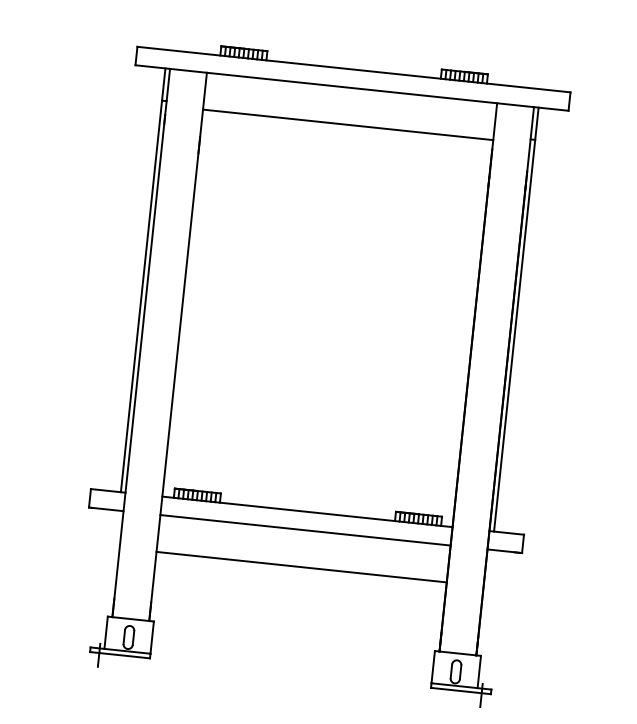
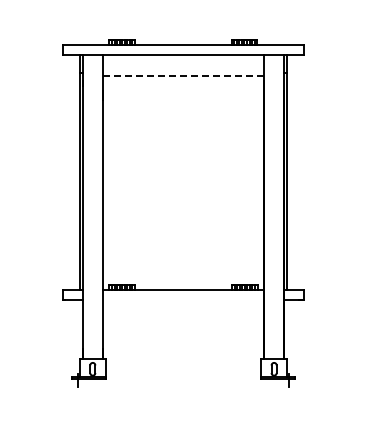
line: (348, 124) -> (183, 75), solid -> dashed
line: (305, 530) -> (183, 300), removed
line: (301, 566) -> (183, 320), removed

